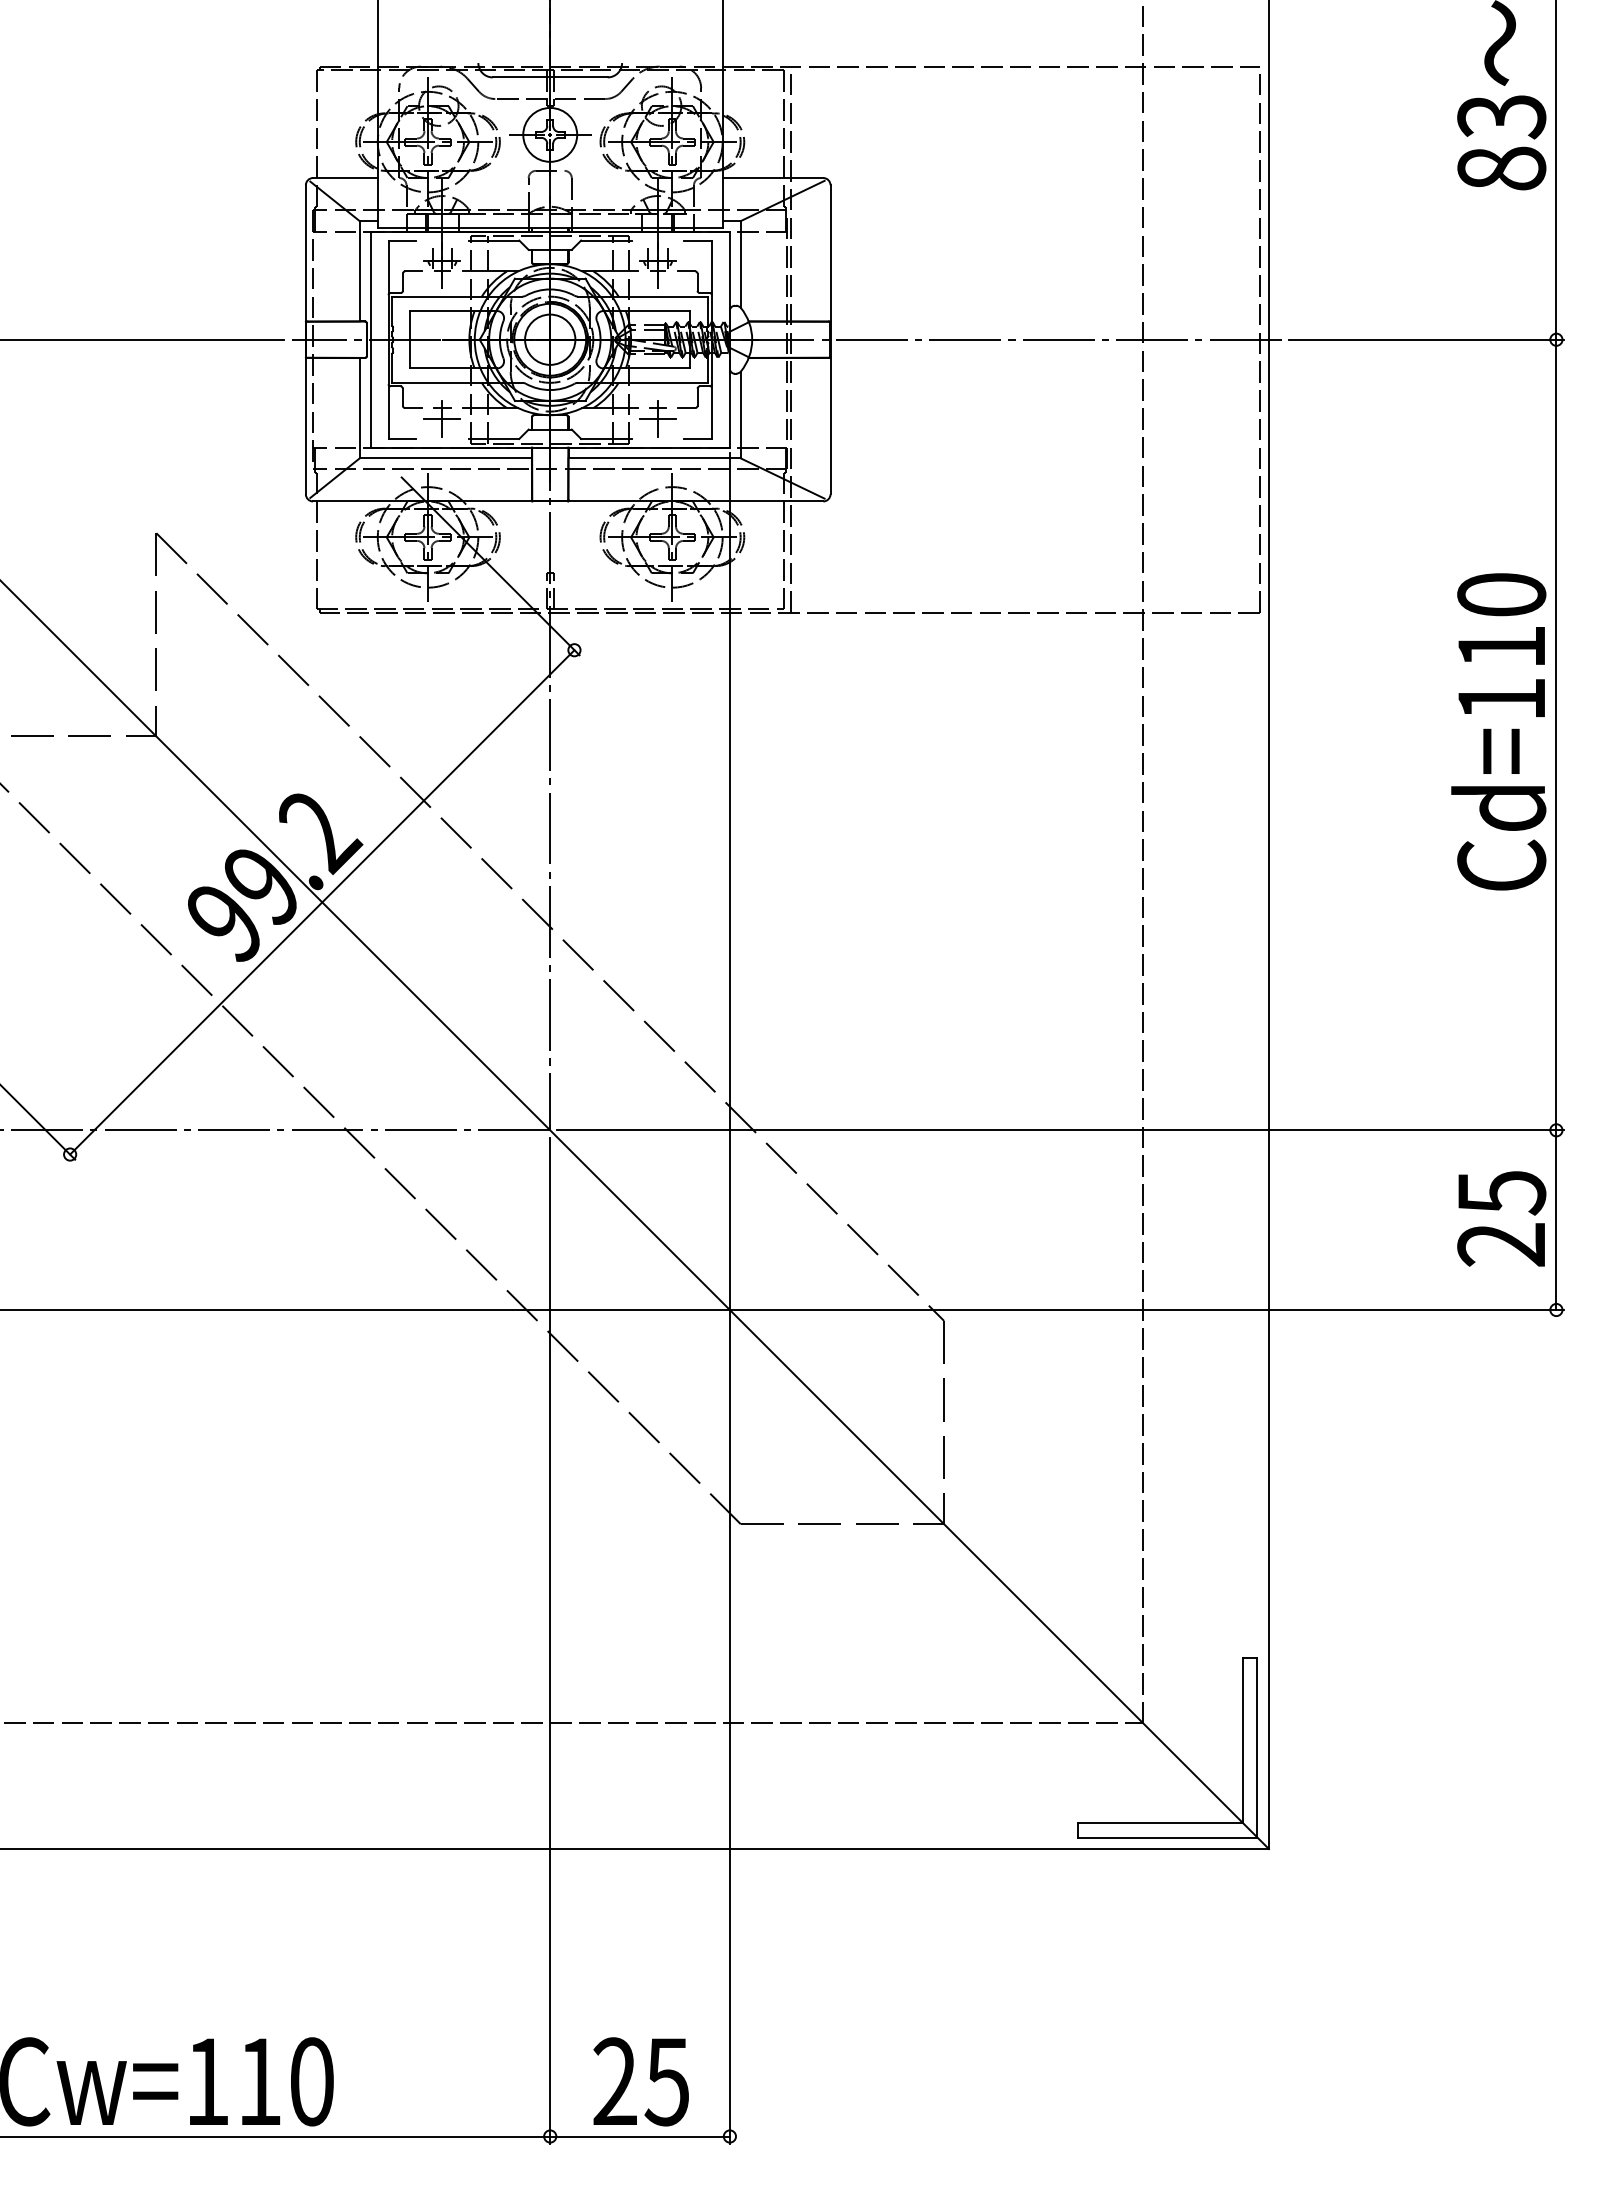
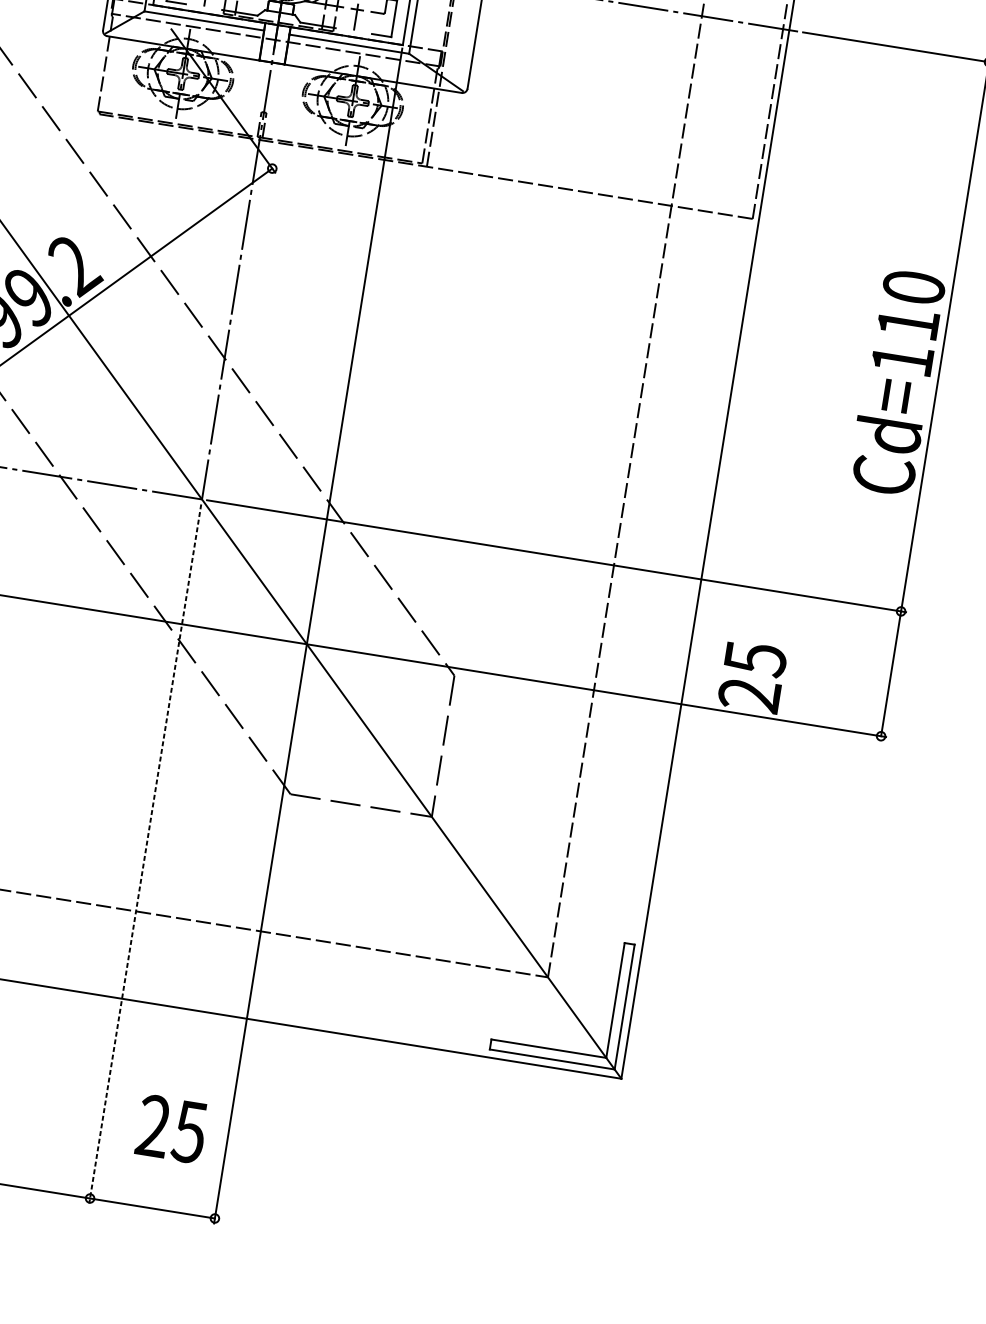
line: (658, 418) -> (356, 16), removed
text: (1498, 731) -> (896, 382), moved
text: (1501, 1218) -> (752, 676), moved
line: (550, 1641) -> (145, 854), solid -> dashed
text: (640, 2081) -> (171, 1128), moved

